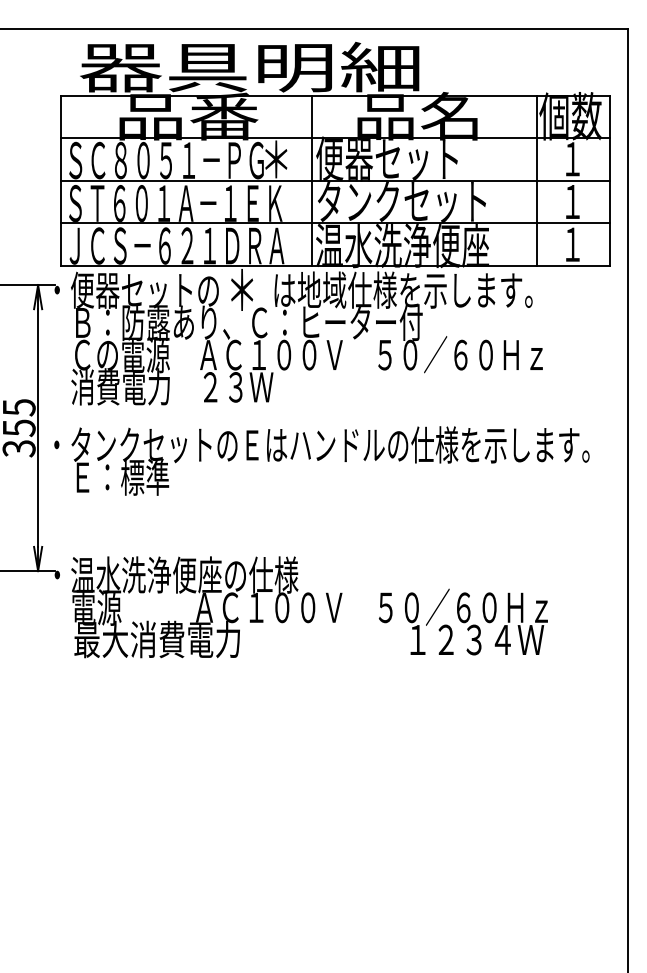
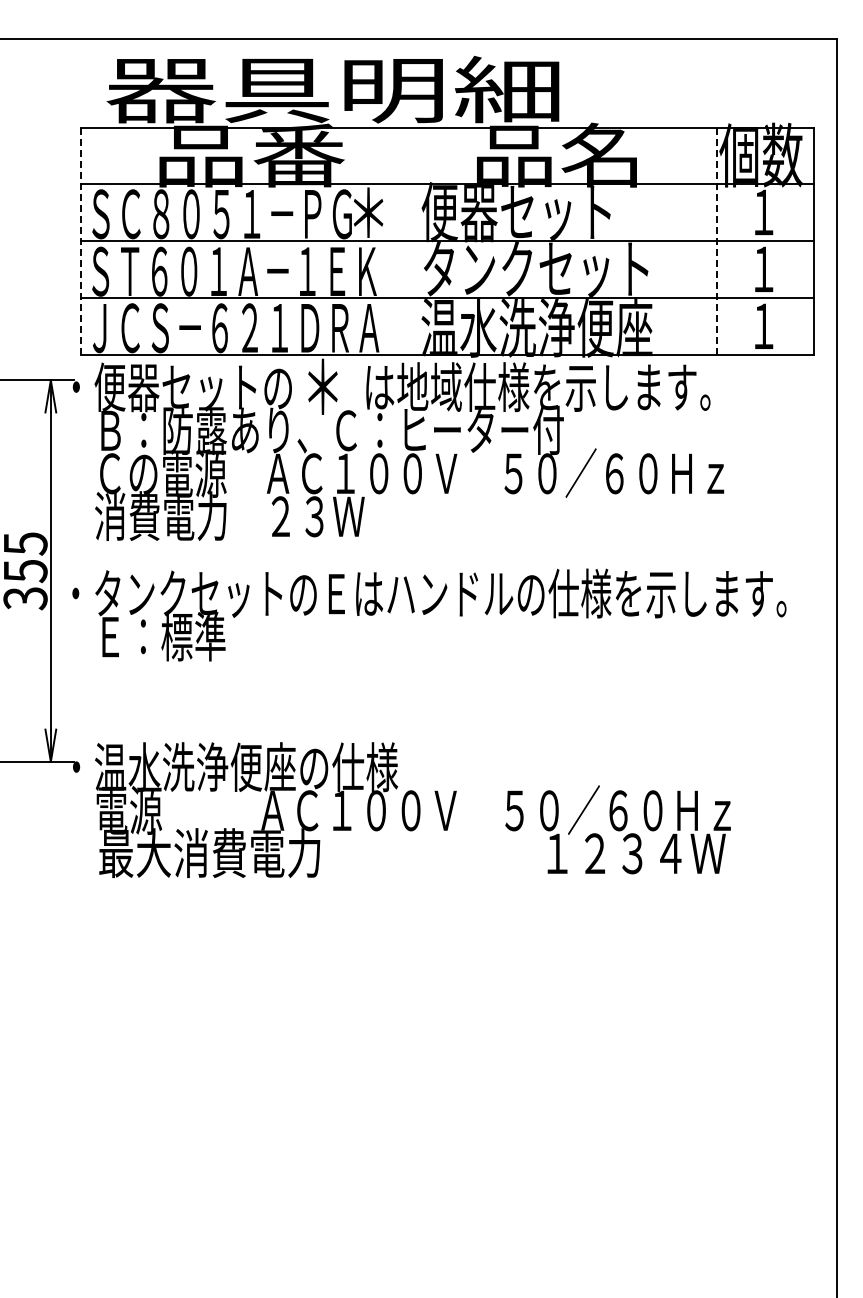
line: (311, 180) -> (415, 241), removed
line: (61, 181) -> (81, 242), solid -> dashed
line: (537, 181) -> (716, 242), solid -> dashed

